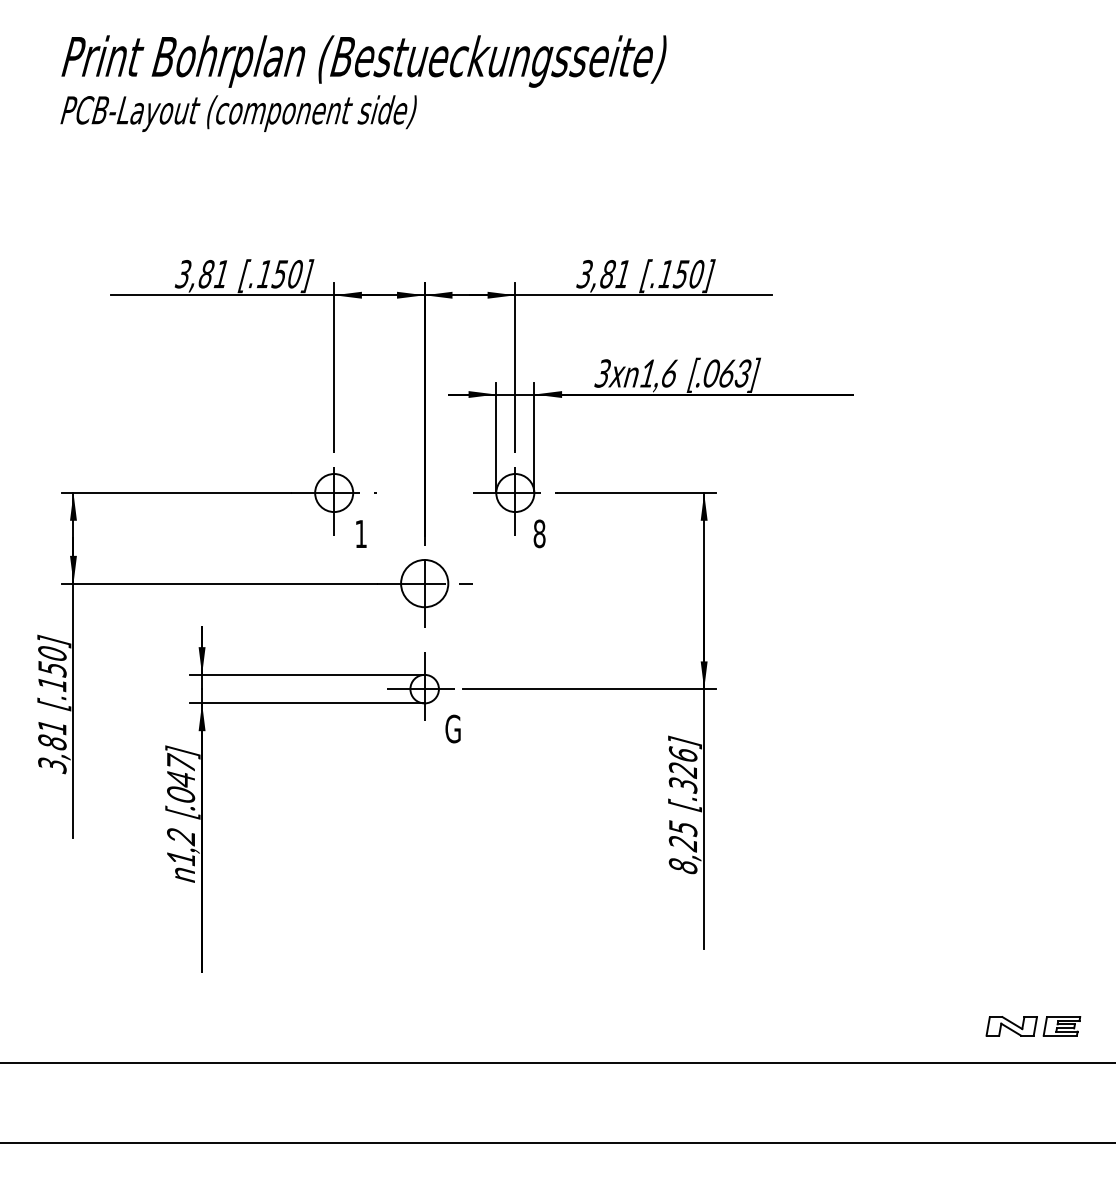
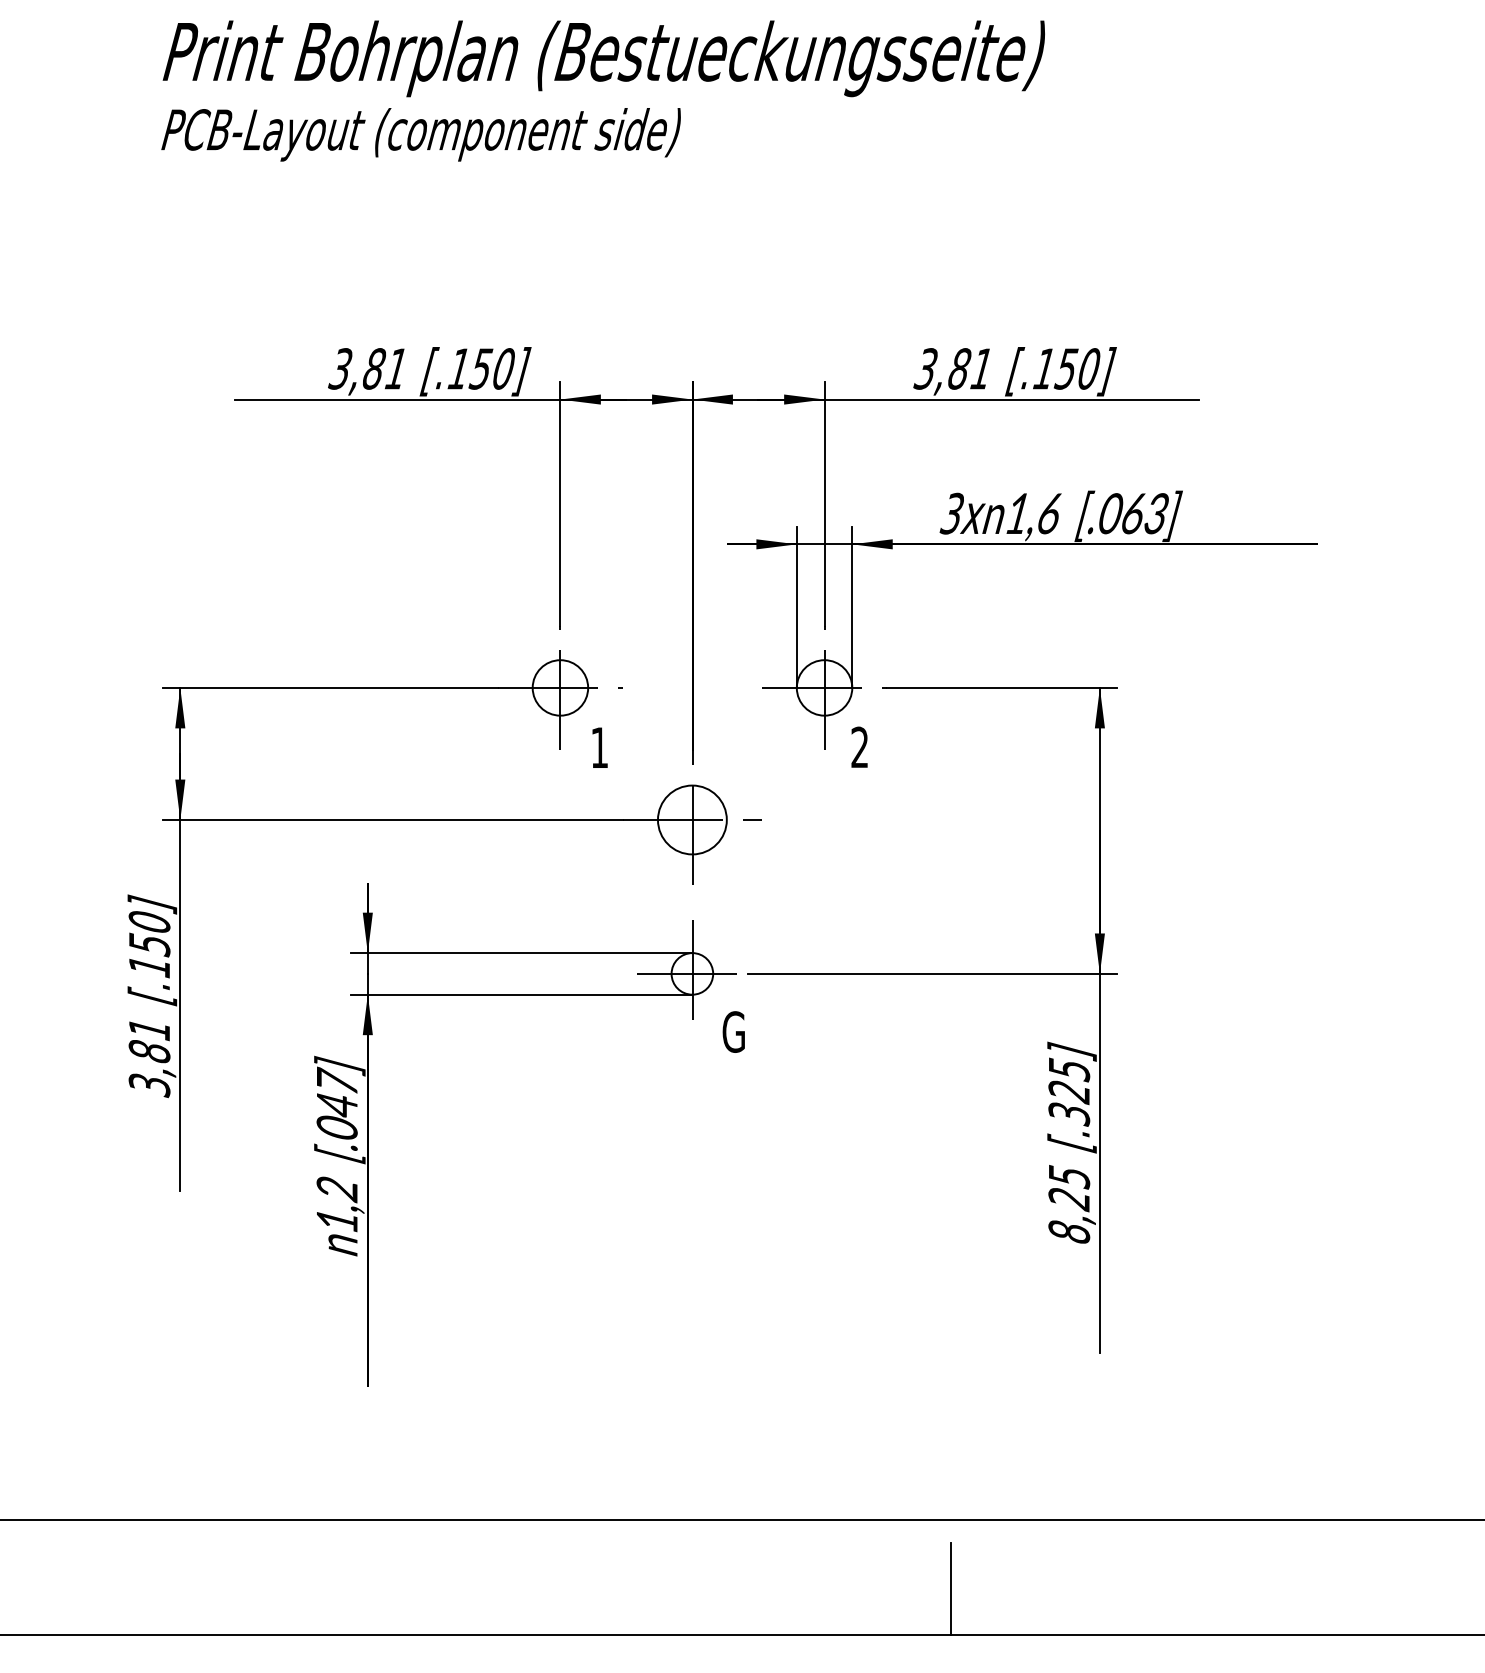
text: (539, 533) -> (859, 746), 8 -> 2
text: (682, 754) -> (1068, 1069), [.326] -> [.325]
line: (602, 1110) -> (951, 1588), added

